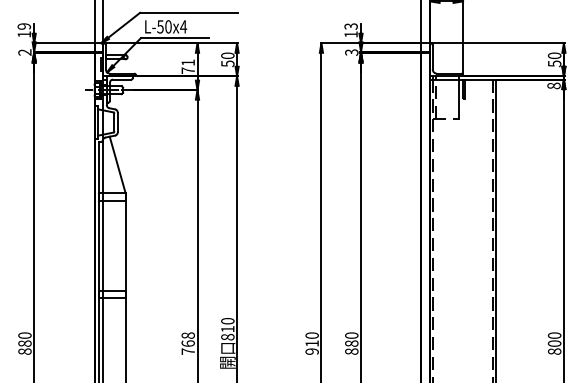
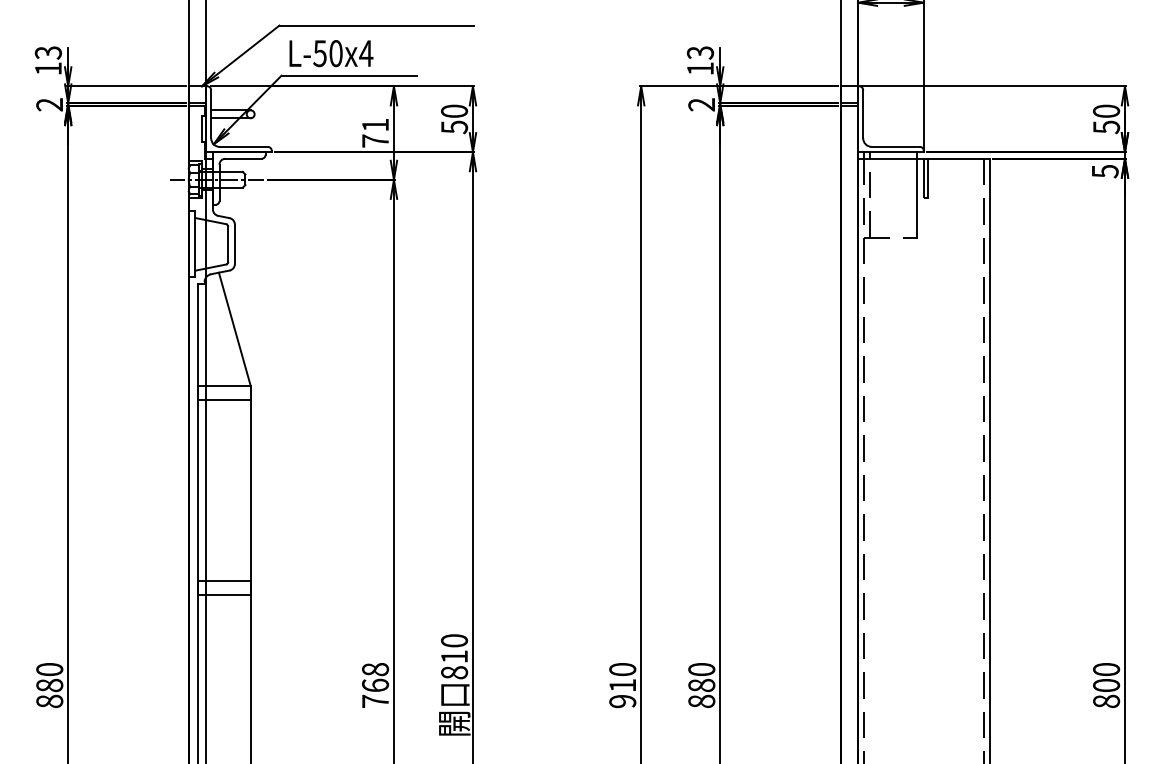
text: (23, 26) -> (46, 52), 19 -> 13
text: (352, 52) -> (703, 104), 3 -> 2
text: (553, 85) -> (1104, 170), 8 -> 5

